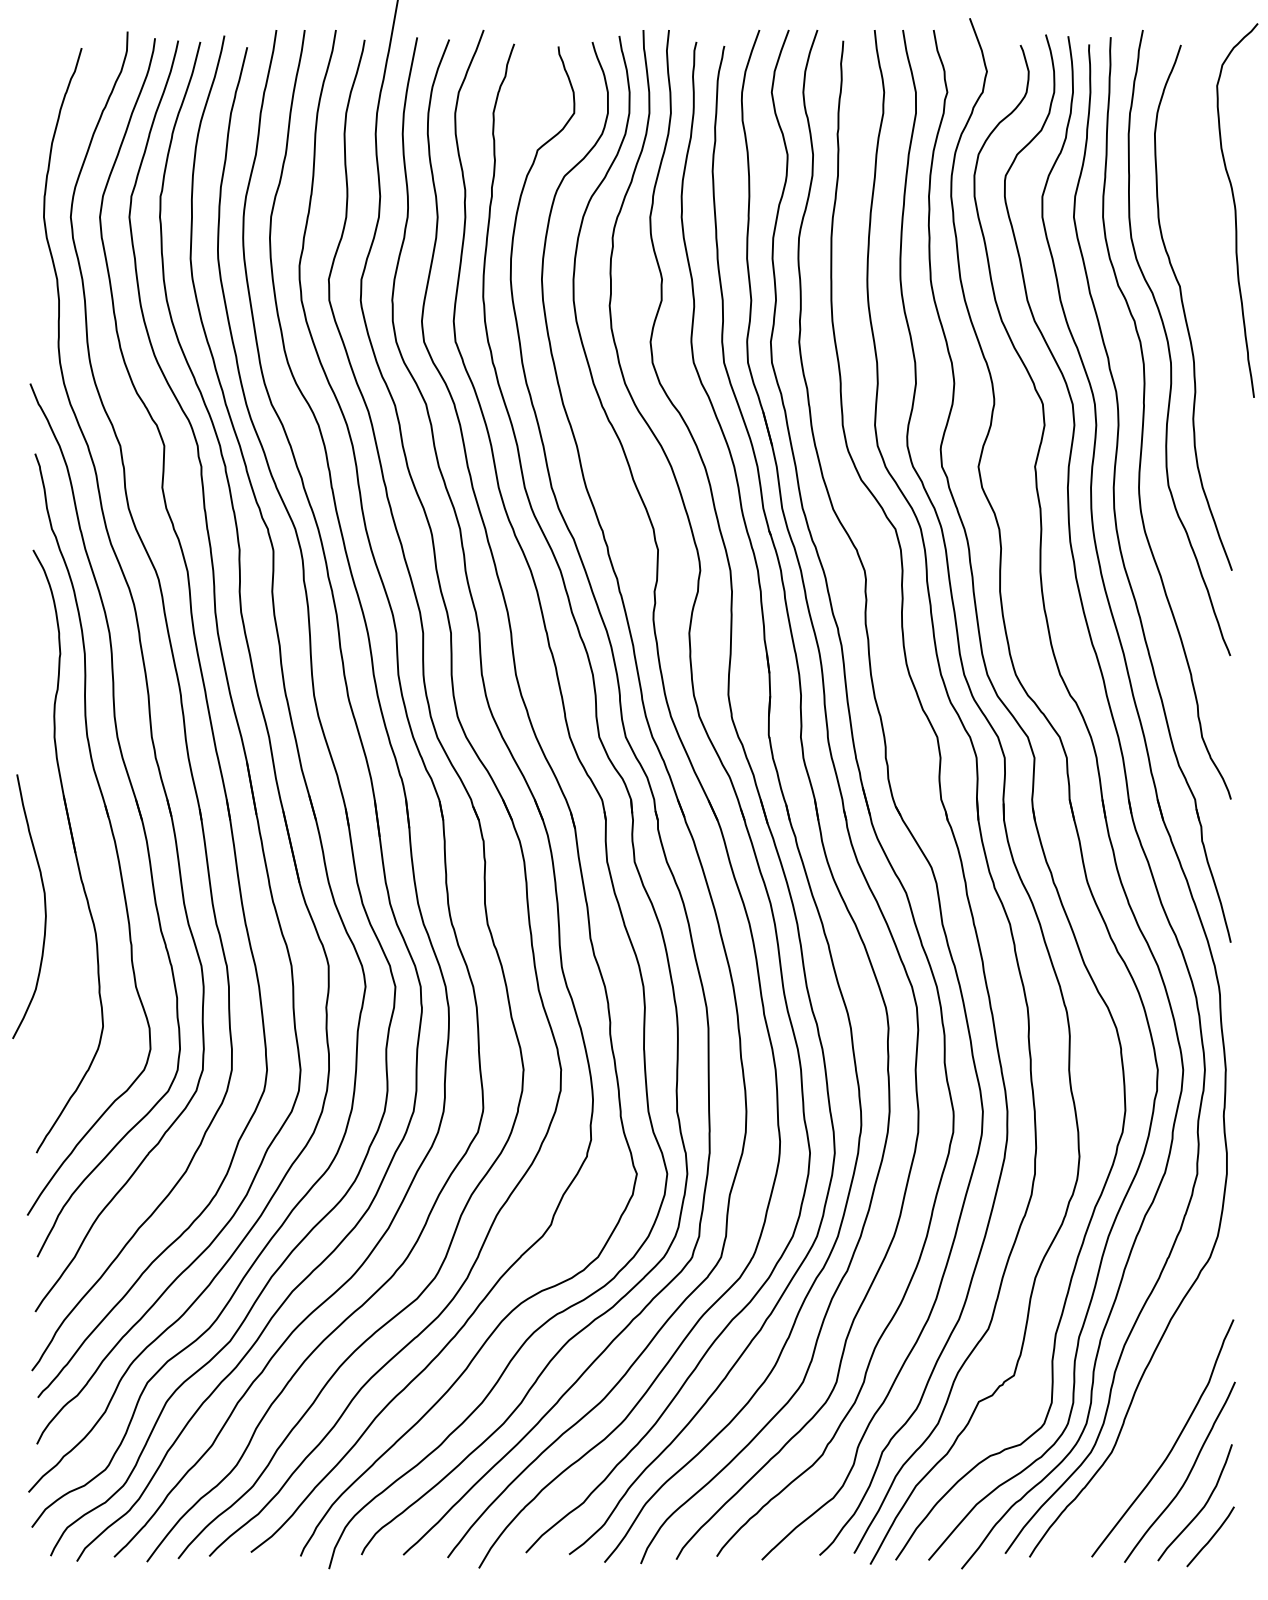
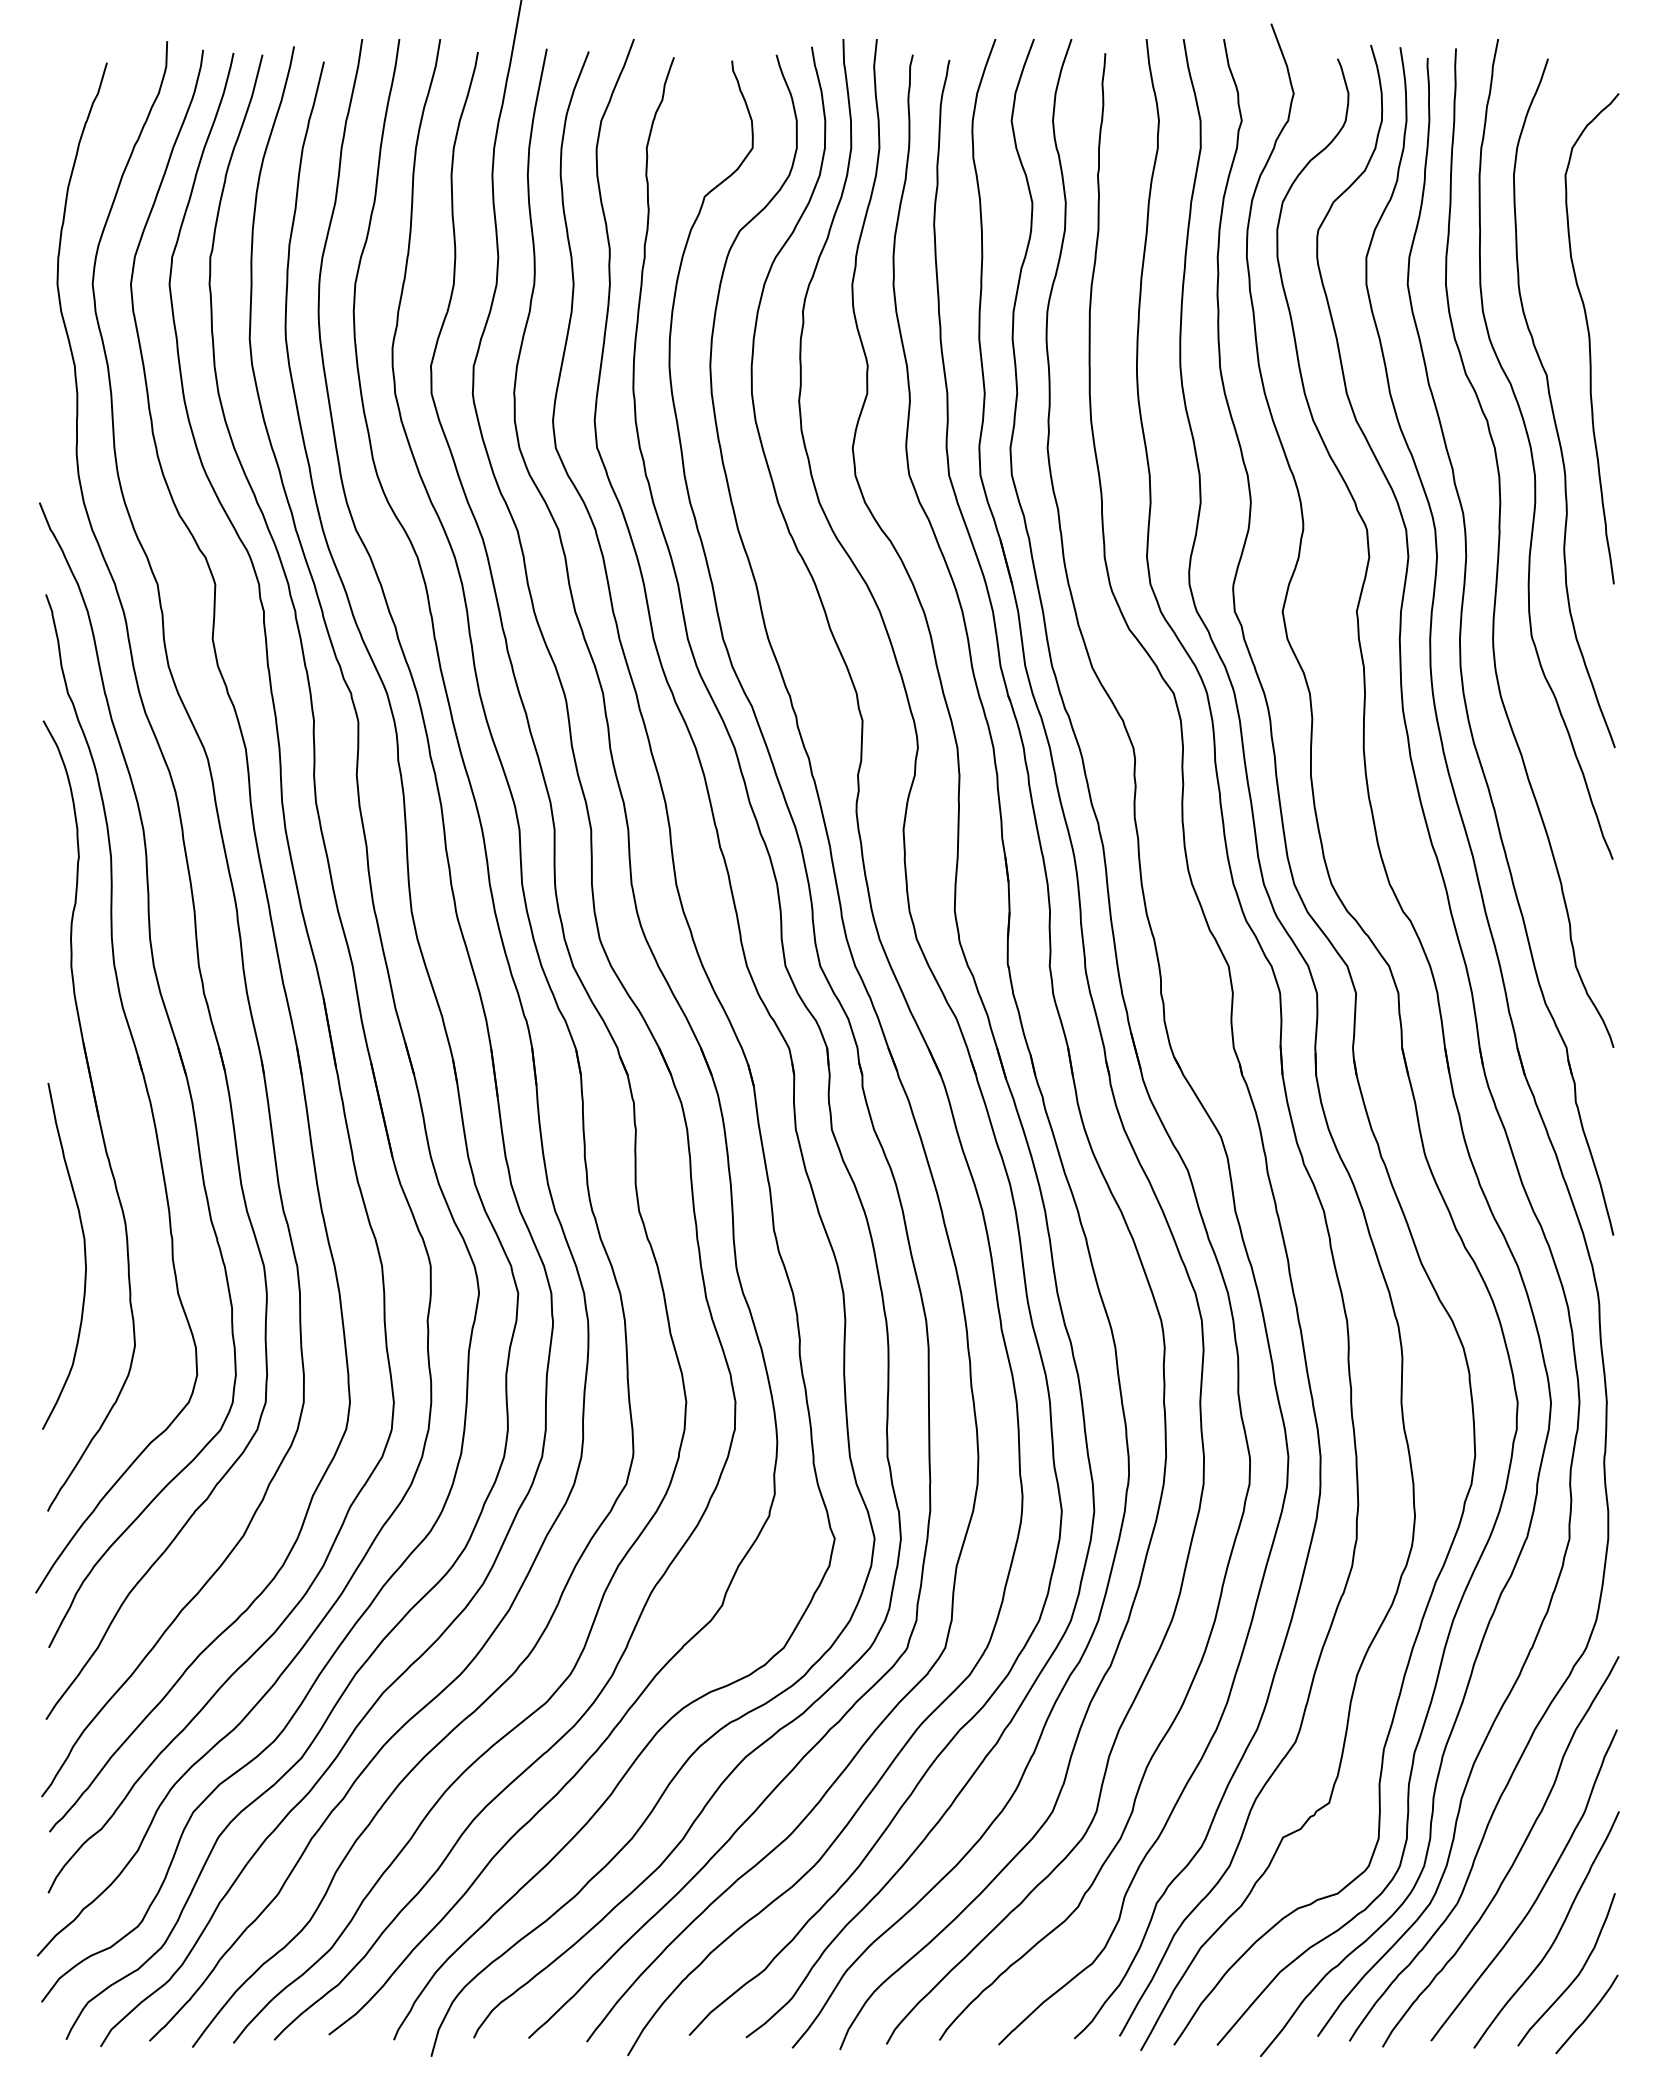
curve: (1236, 210) -> (1590, 338), moved
curve: (44, 906) -> (84, 1256), moved
curve: (1155, 1418) -> (1514, 1859), added

